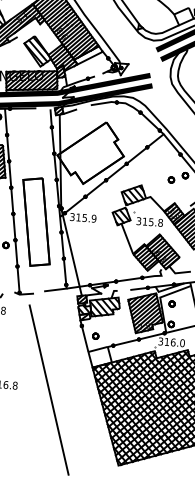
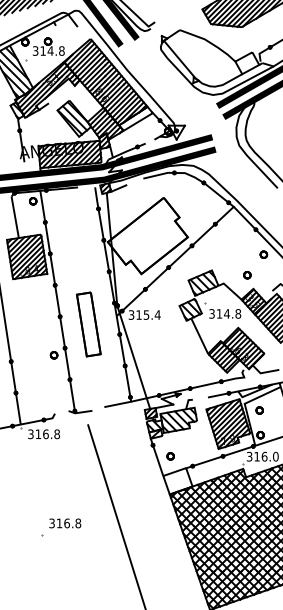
part: (171, 180) -> (247, 275), moved
text: (93, 218) -> (157, 314), 315.9 -> 315.4
text: (151, 221) -> (227, 313), 315.8 -> 314.8
part: (36, 222) -> (88, 324), size x0.6

